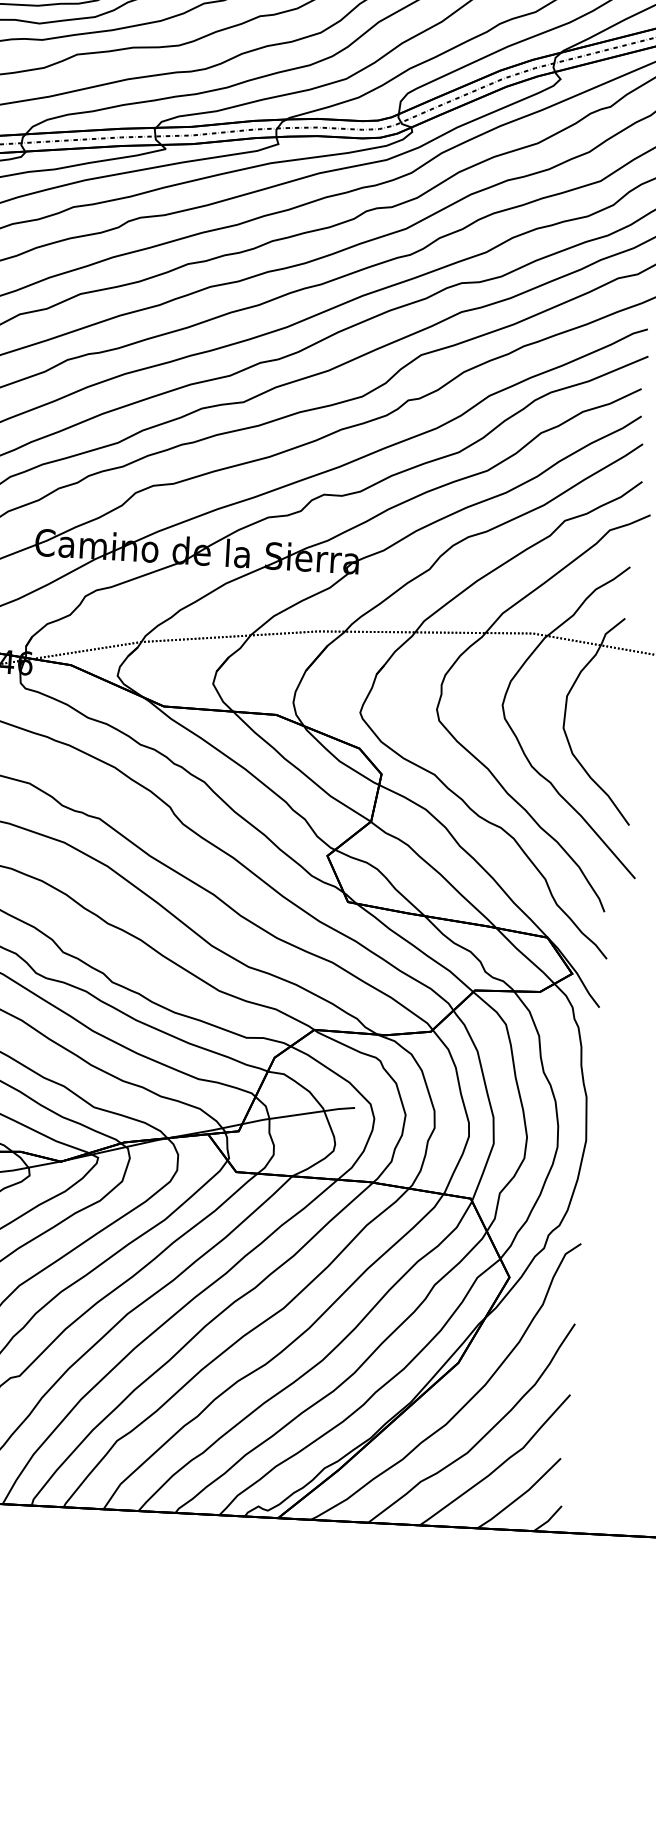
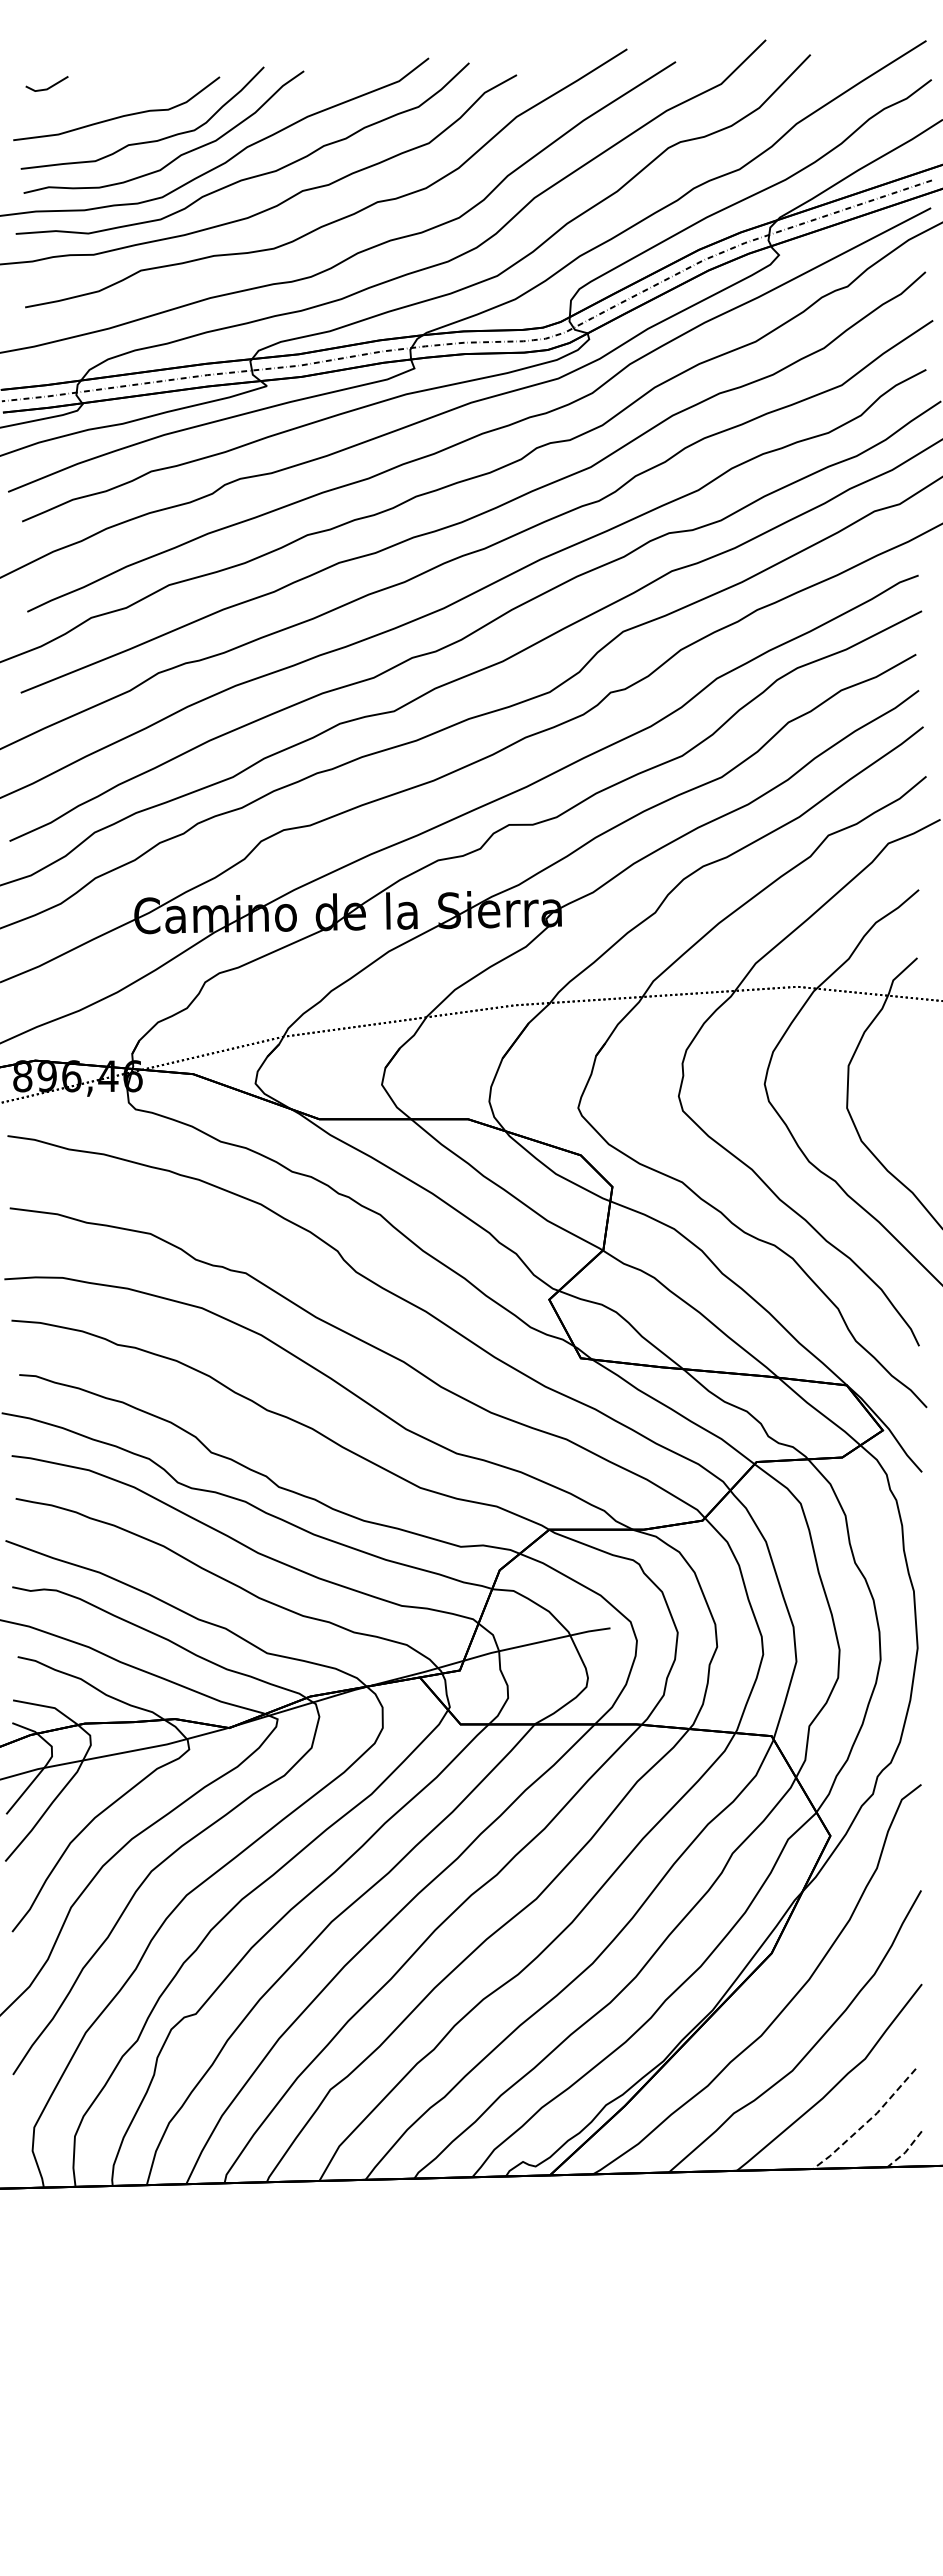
line: (521, 1495) -> (867, 2121), solid -> dashed
line: (549, 1520) -> (906, 2151), solid -> dashed

